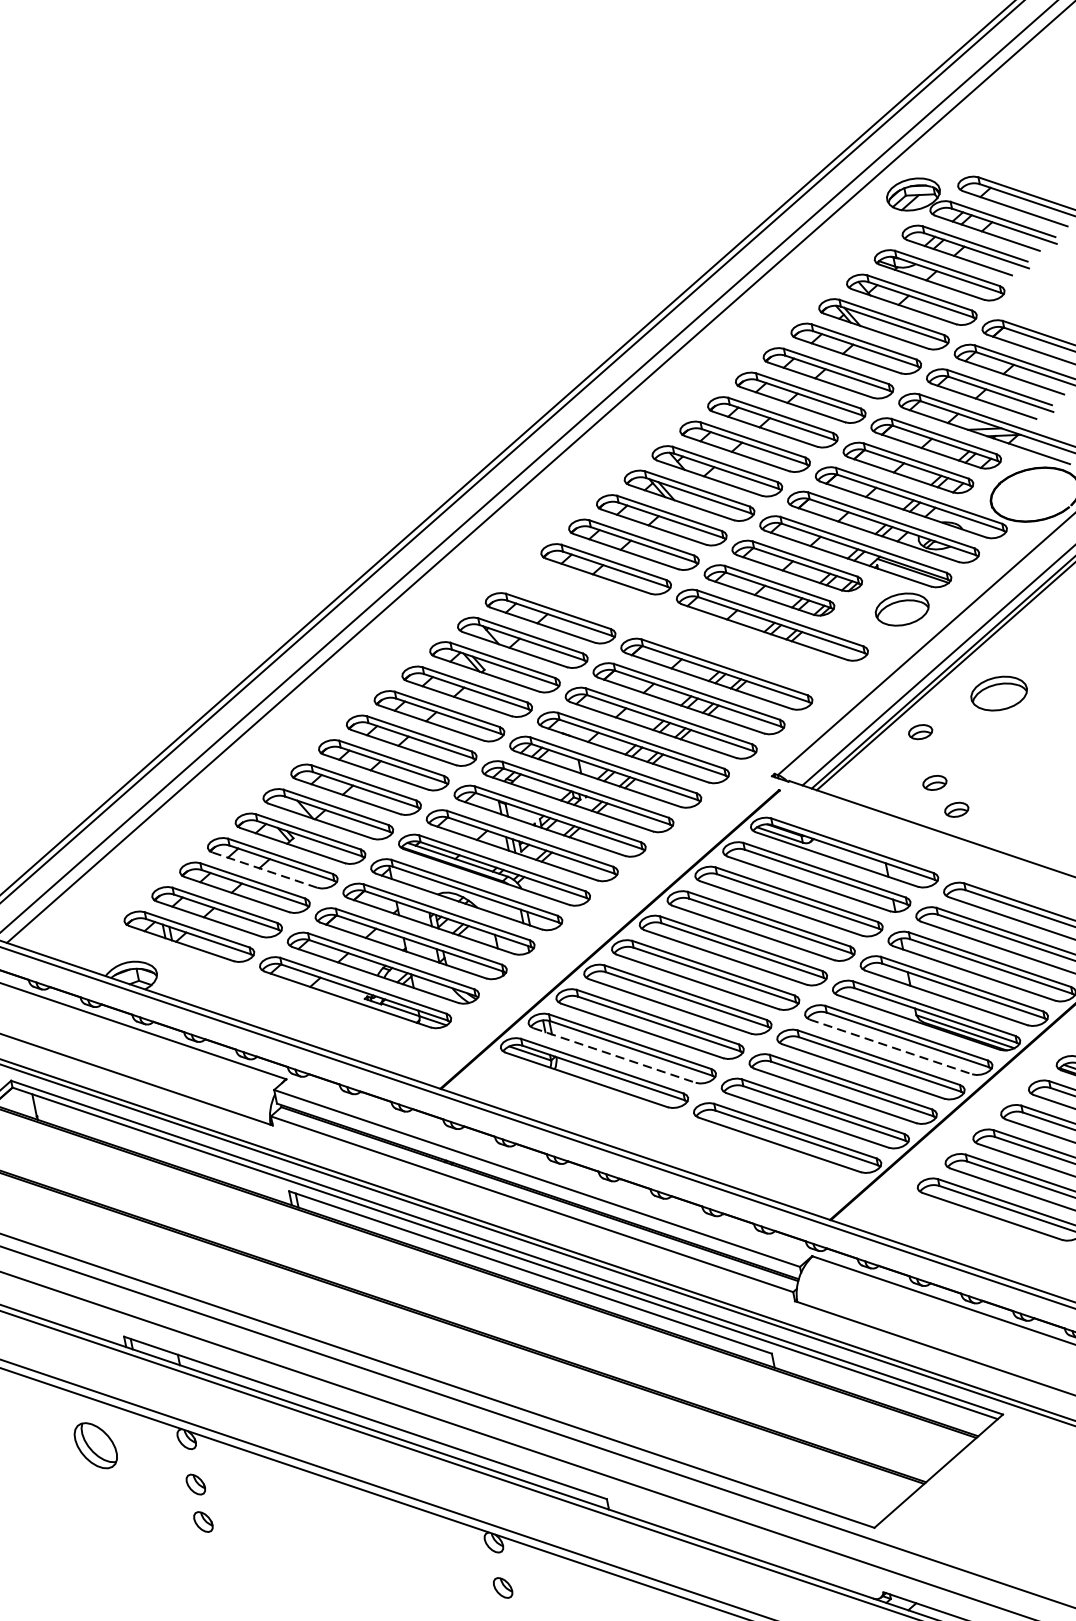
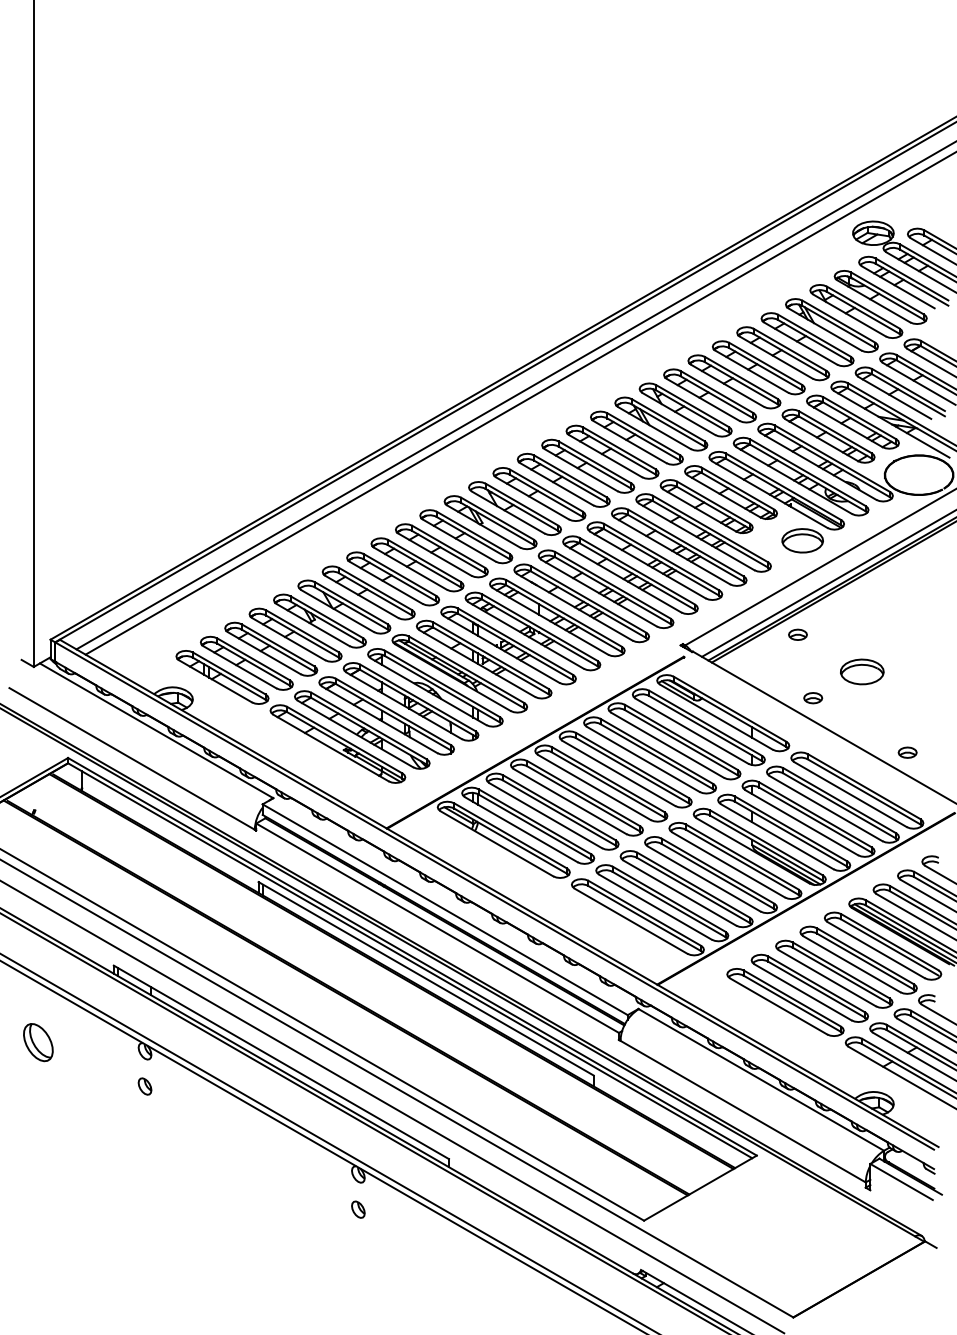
part: (675, 626) -> (631, 519), added
part: (999, 692) -> (862, 671), moved
part: (934, 782) -> (800, 674), removed
line: (265, 870) -> (289, 639), dashed -> solid
line: (892, 1047) -> (729, 865), dashed -> solid
line: (614, 1055) -> (521, 829), dashed -> solid
part: (96, 1445) -> (38, 1042), moved
part: (202, 1522) -> (144, 1115), removed

